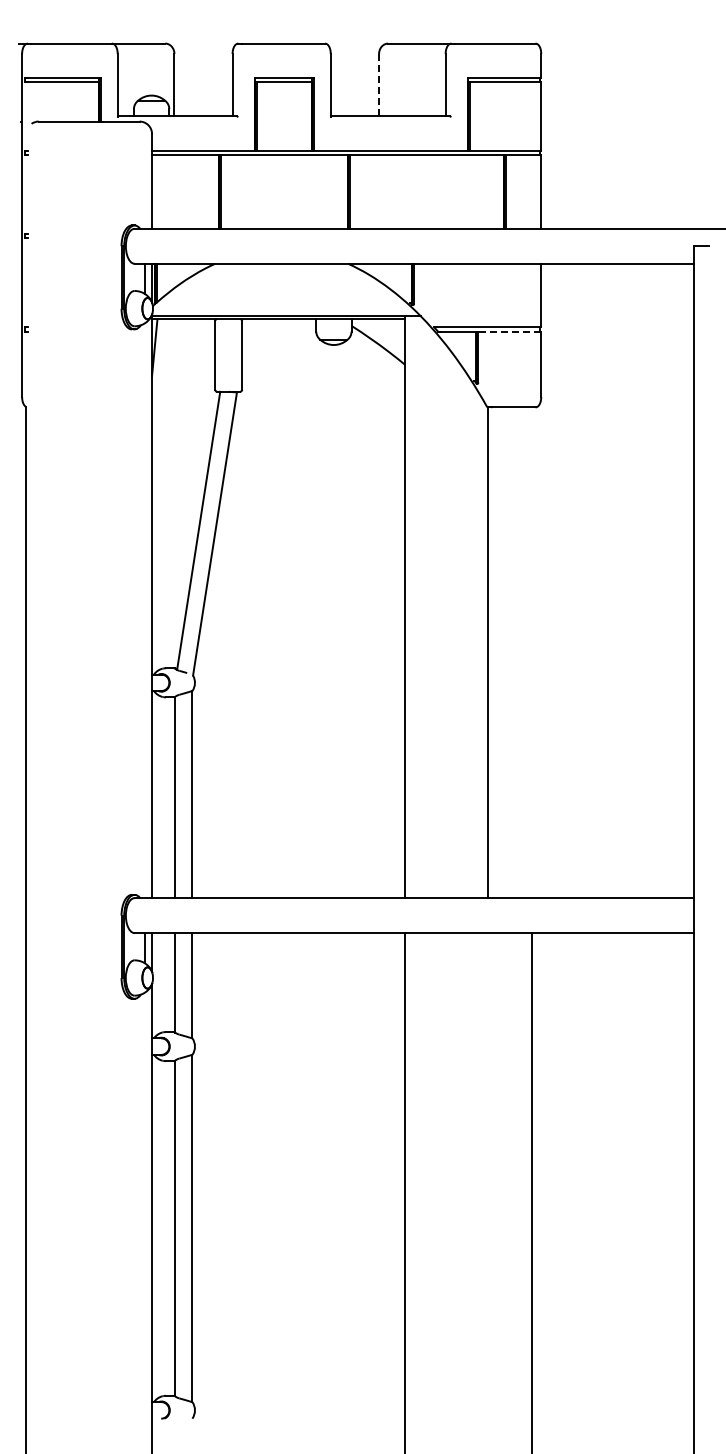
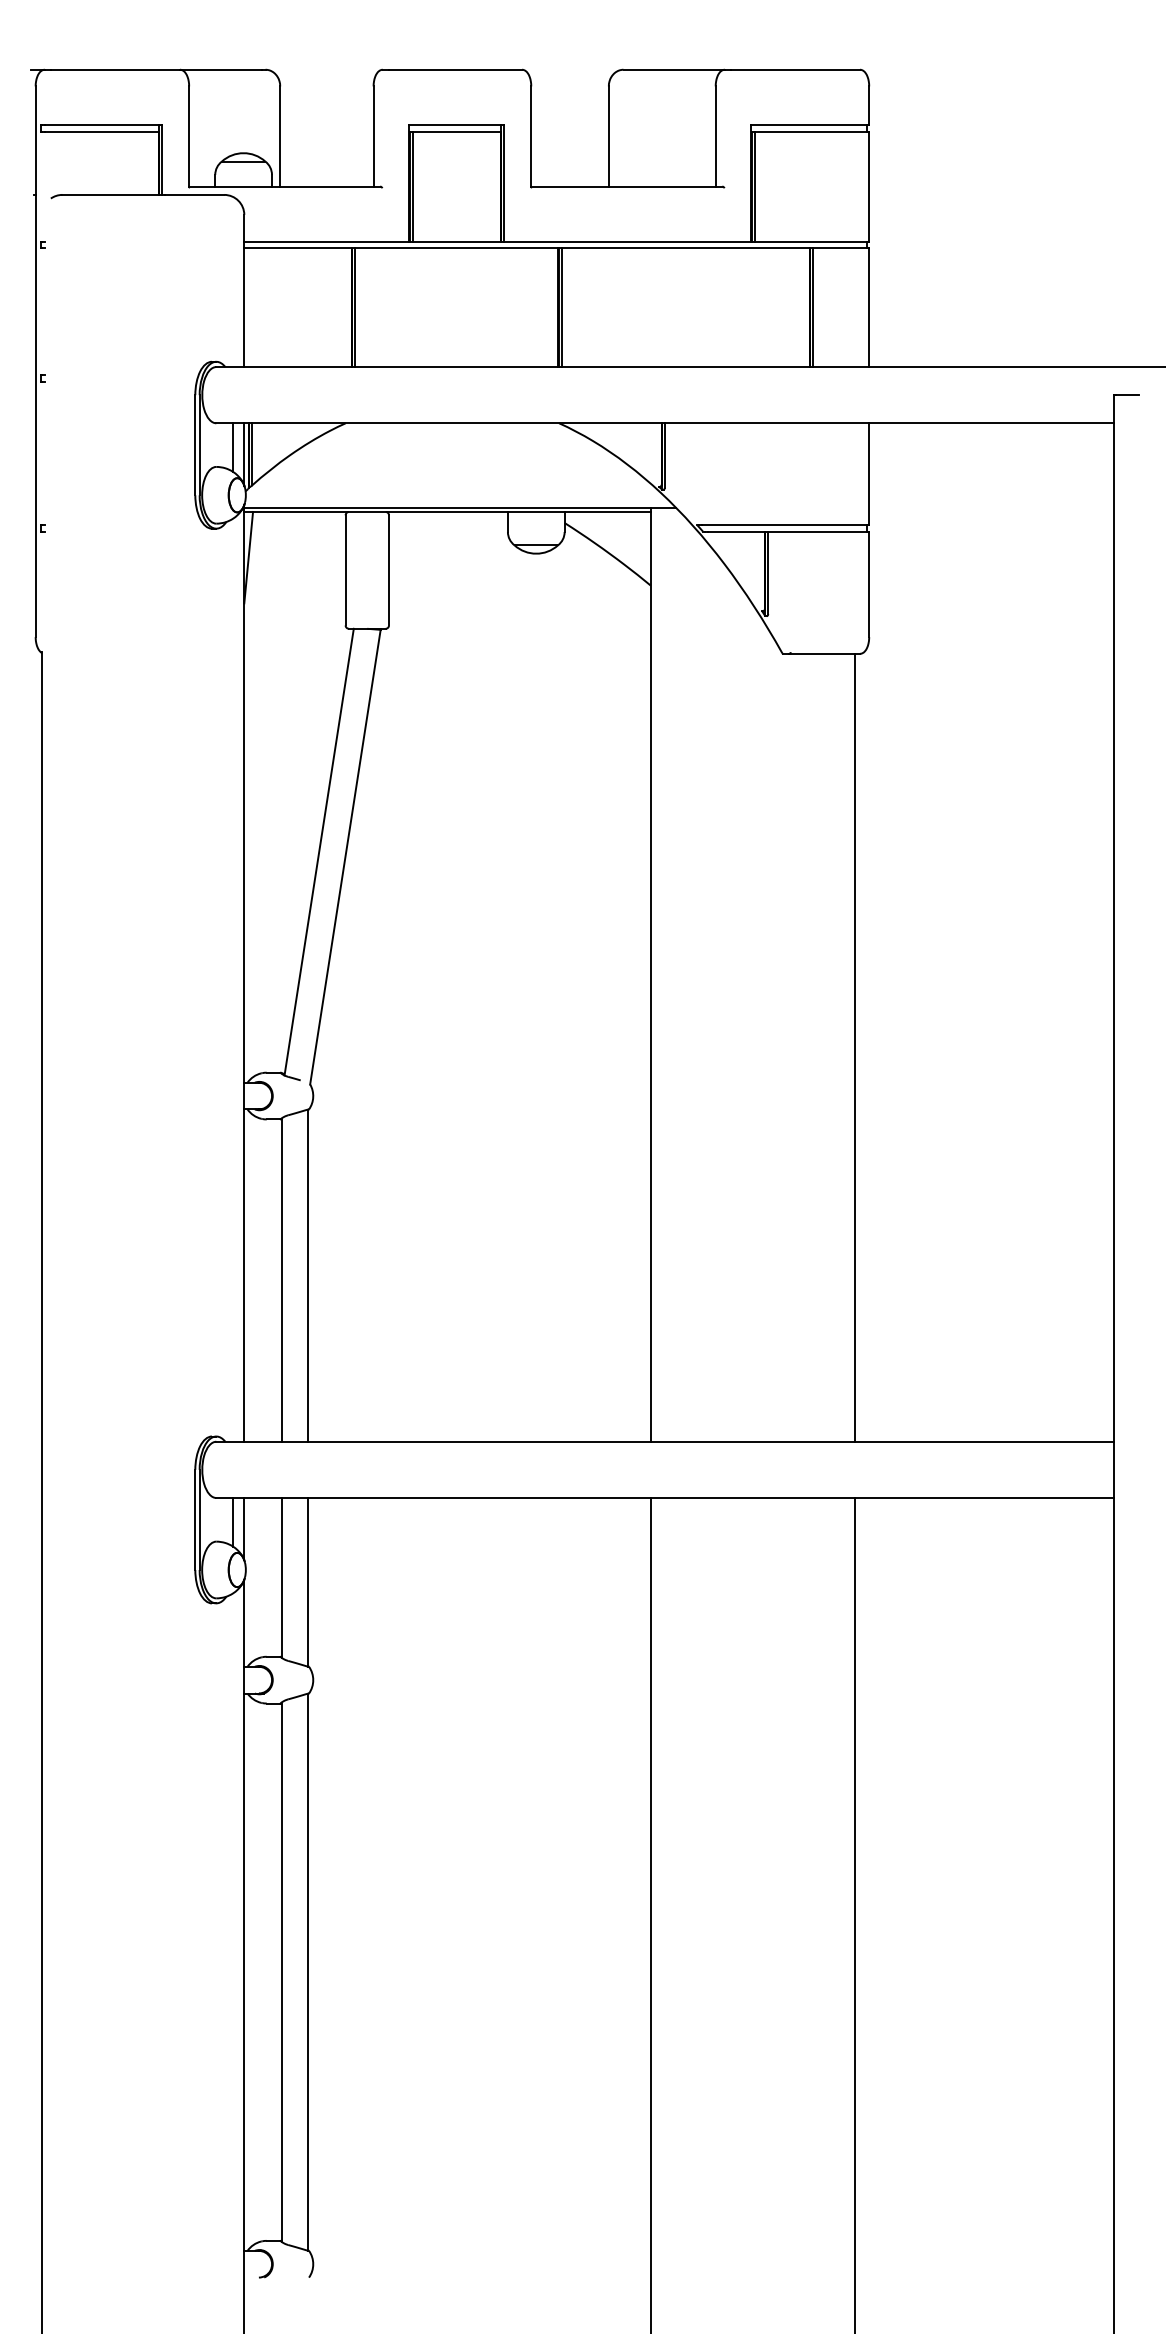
line: (379, 85) -> (609, 137), dashed -> solid
line: (509, 331) -> (818, 531), dashed -> solid
line: (488, 652) -> (855, 1047), moved

